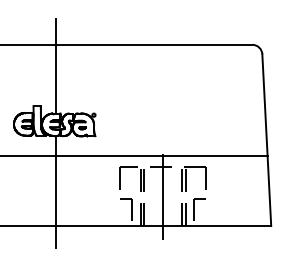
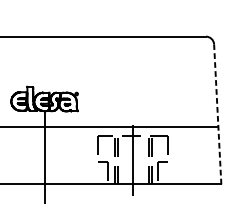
line: (55, 65) -> (45, 53), removed
line: (266, 140) -> (217, 114), solid -> dashed

